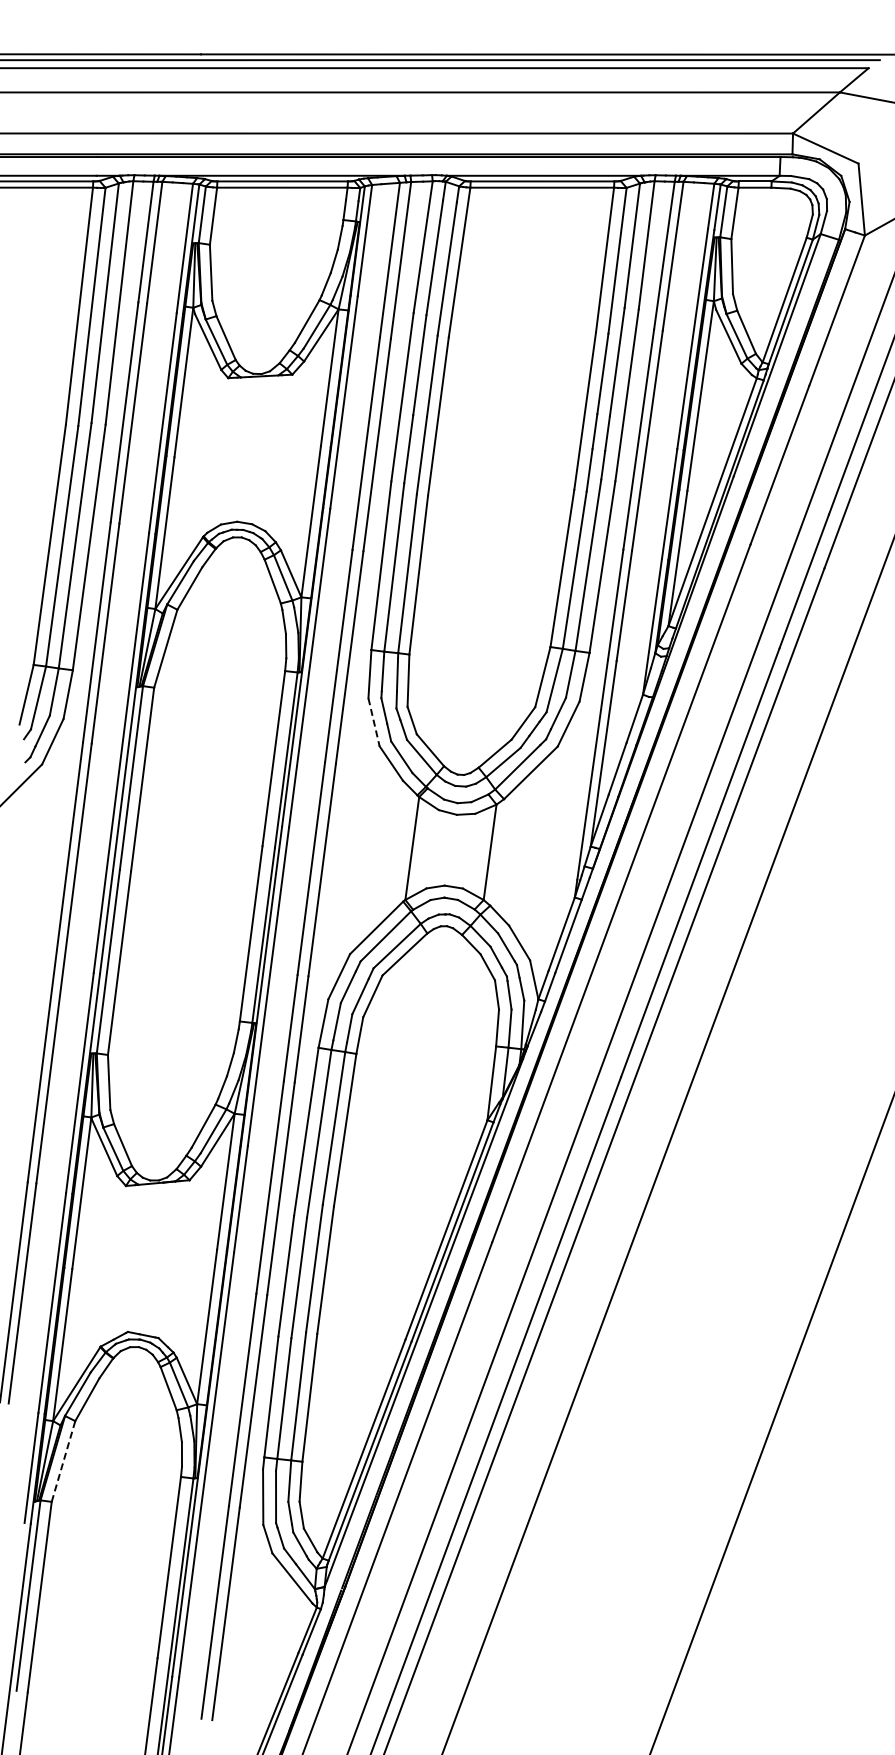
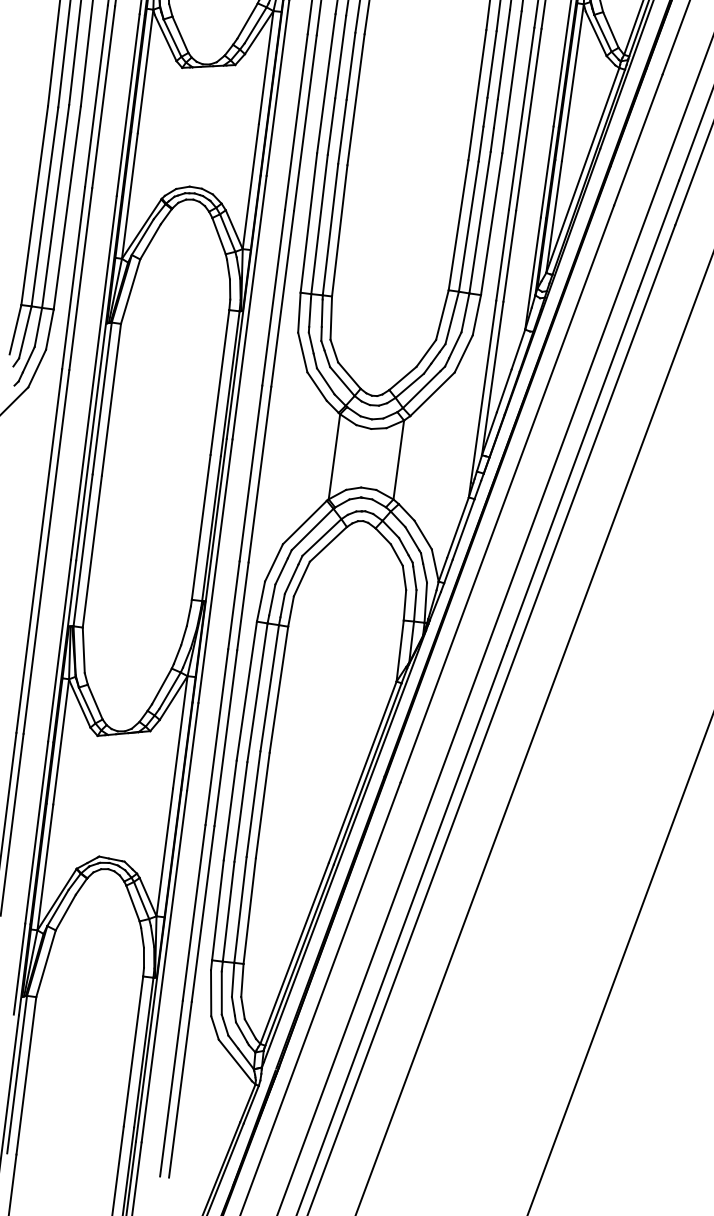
line: (374, 722) -> (303, 352), dashed -> solid
line: (63, 1461) -> (46, 963), dashed -> solid

